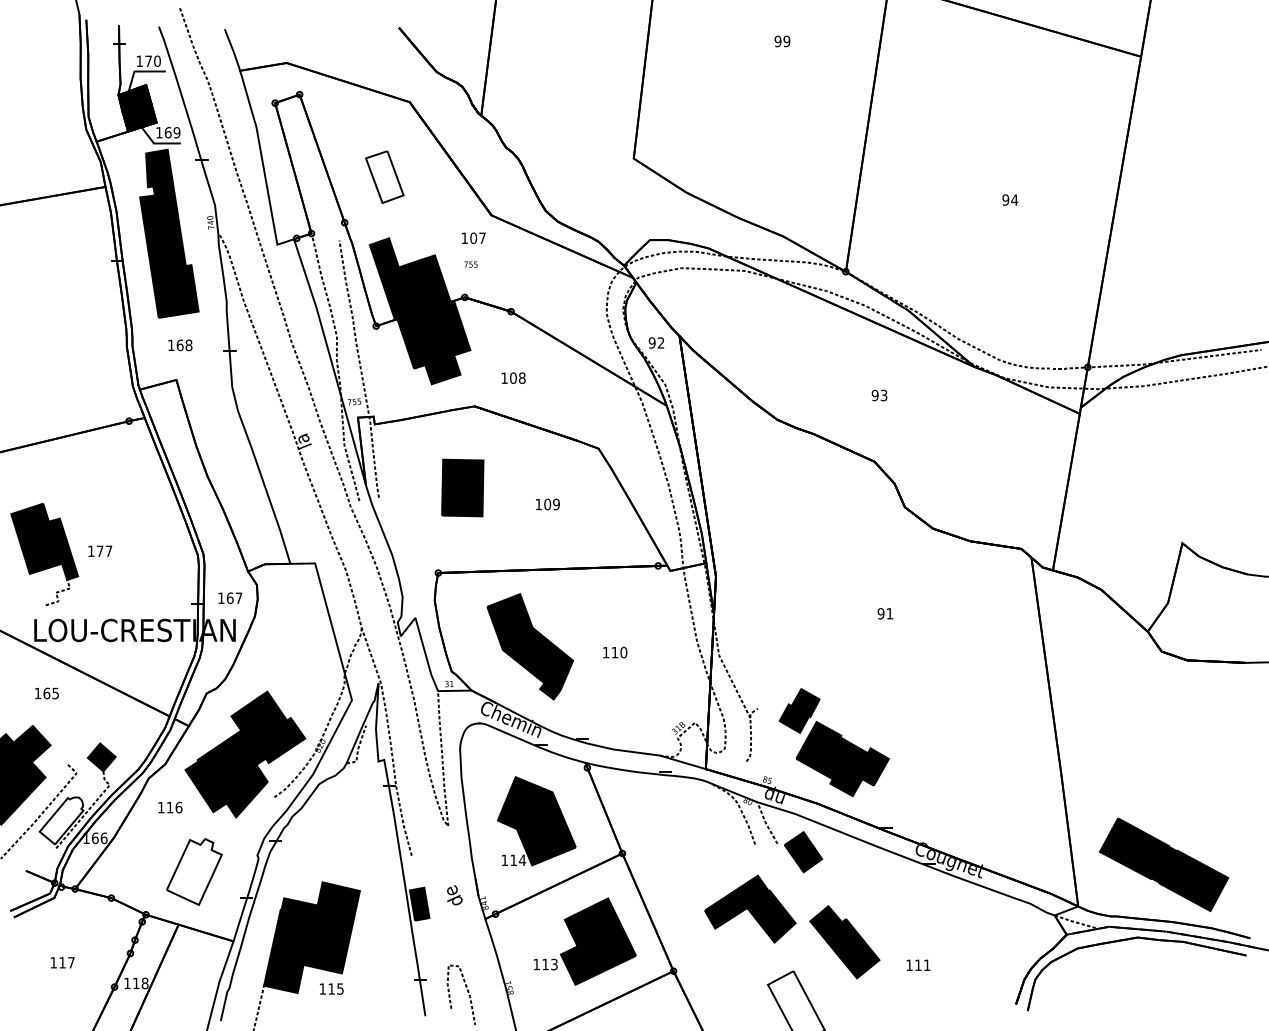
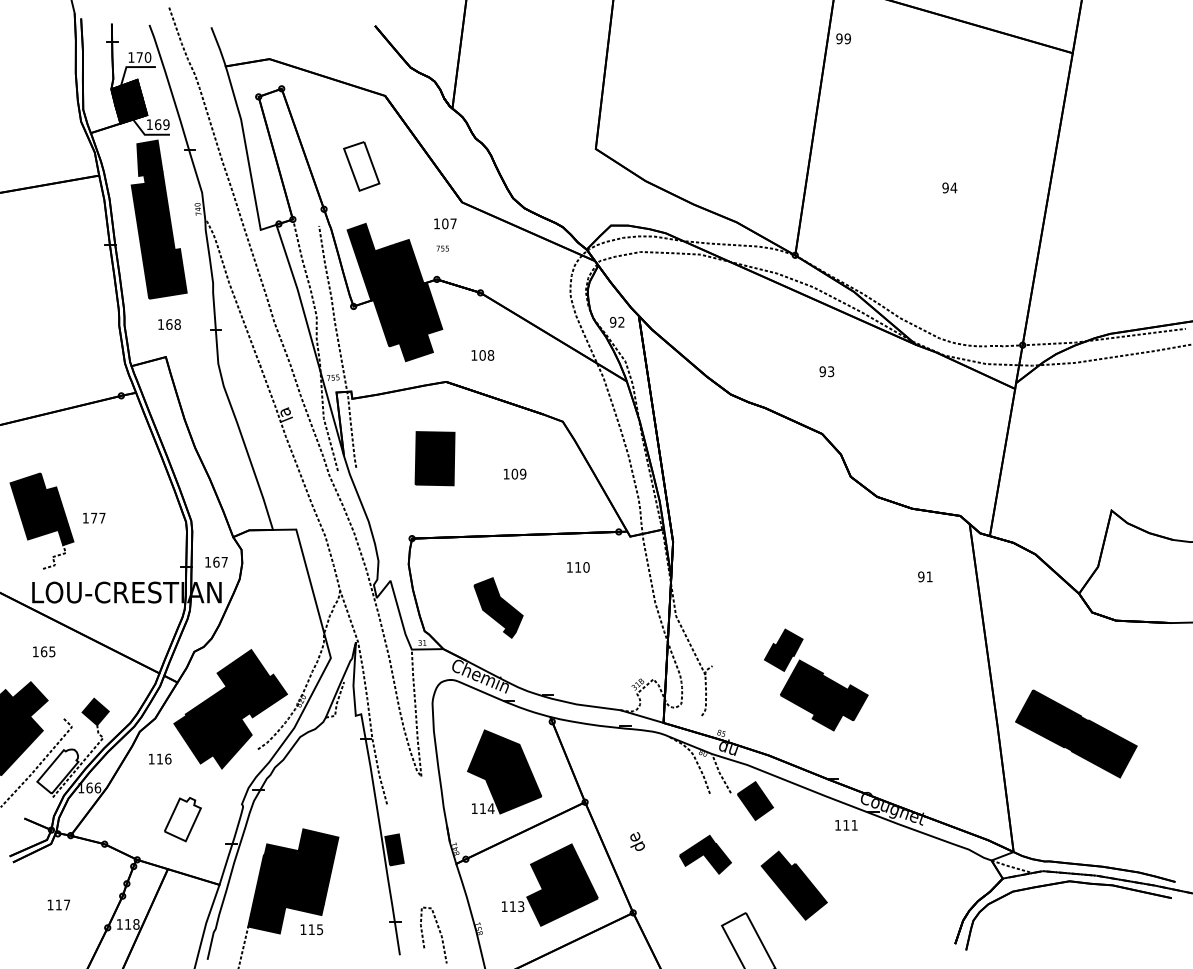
text: (782, 41) -> (843, 38), moved
text: (885, 613) -> (925, 576), moved
part: (530, 646) -> (498, 607), size x0.6
text: (615, 652) -> (578, 567), moved
part: (834, 742) -> (816, 679), moved
part: (1164, 864) -> (1076, 733), moved
part: (194, 871) -> (182, 819), size x0.7
text: (454, 895) -> (637, 841), moved
part: (750, 909) -> (705, 854), size x0.6
text: (918, 965) -> (846, 825), moved

